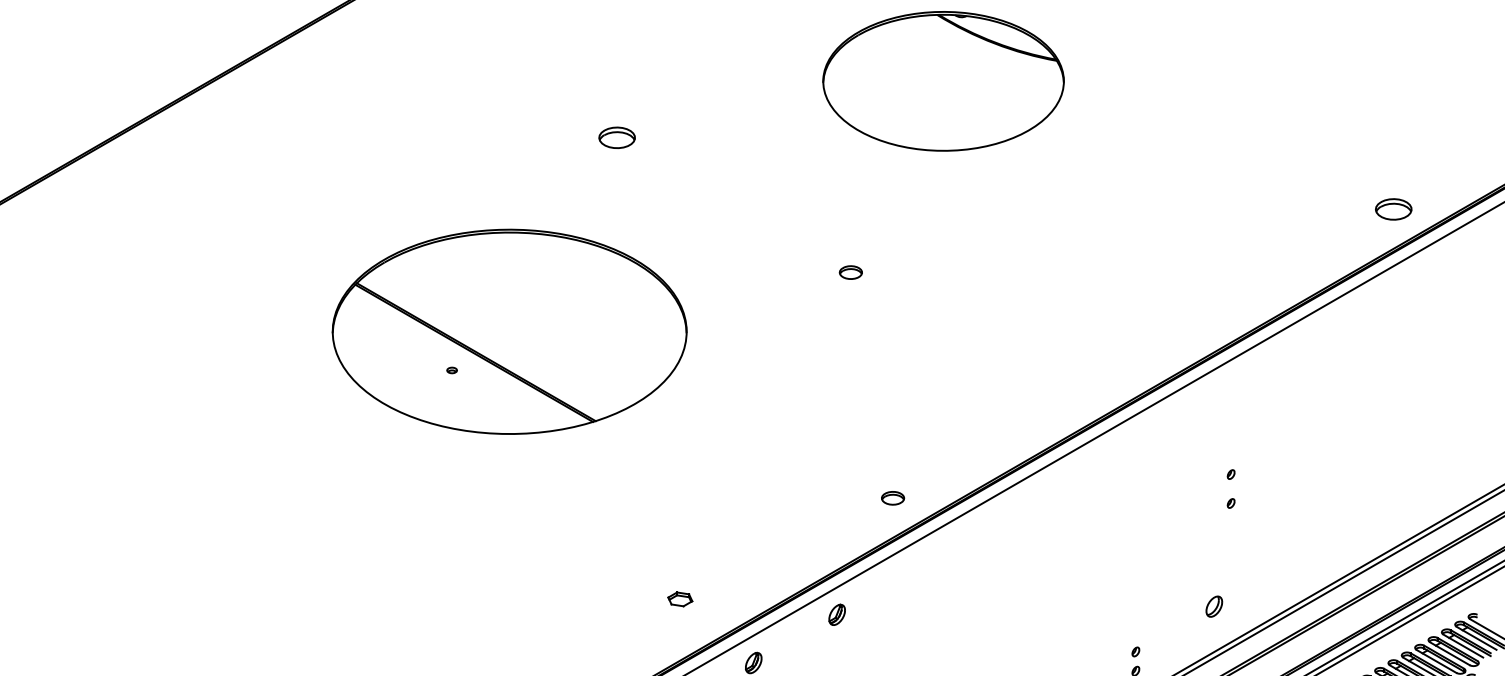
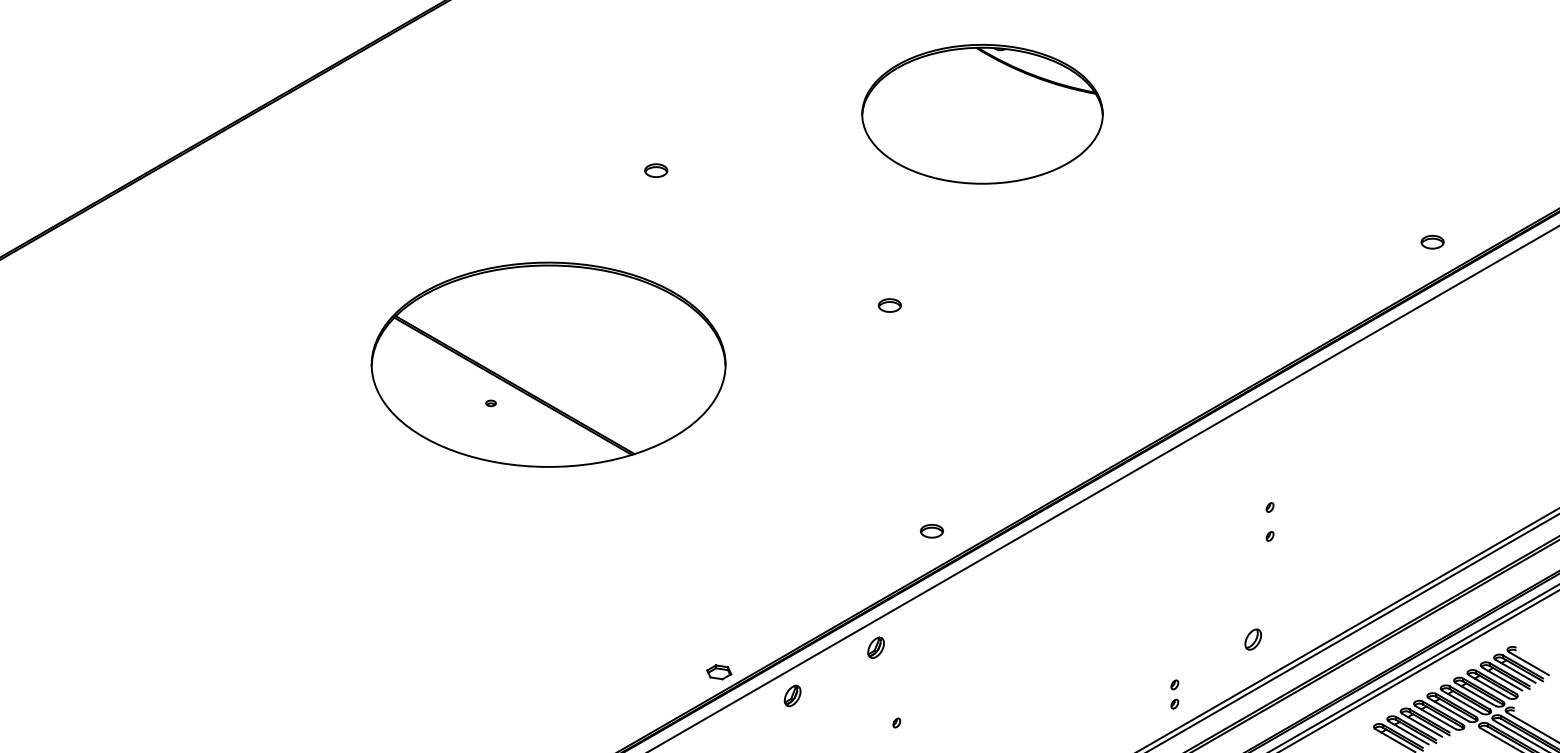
part: (617, 137) -> (656, 170), size x0.62
part: (1393, 208) -> (1432, 241), size x0.62
part: (680, 599) -> (719, 672), moved

